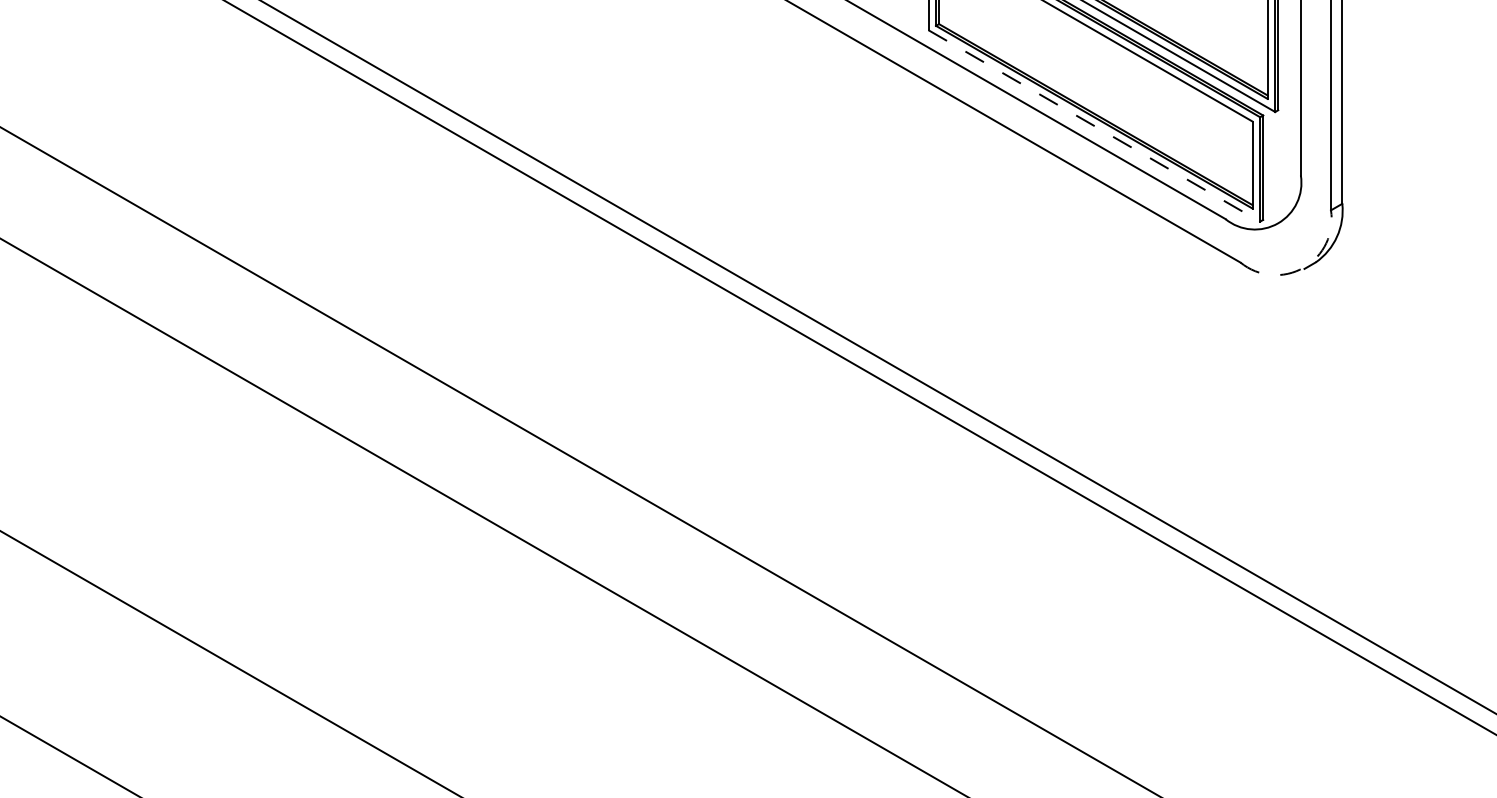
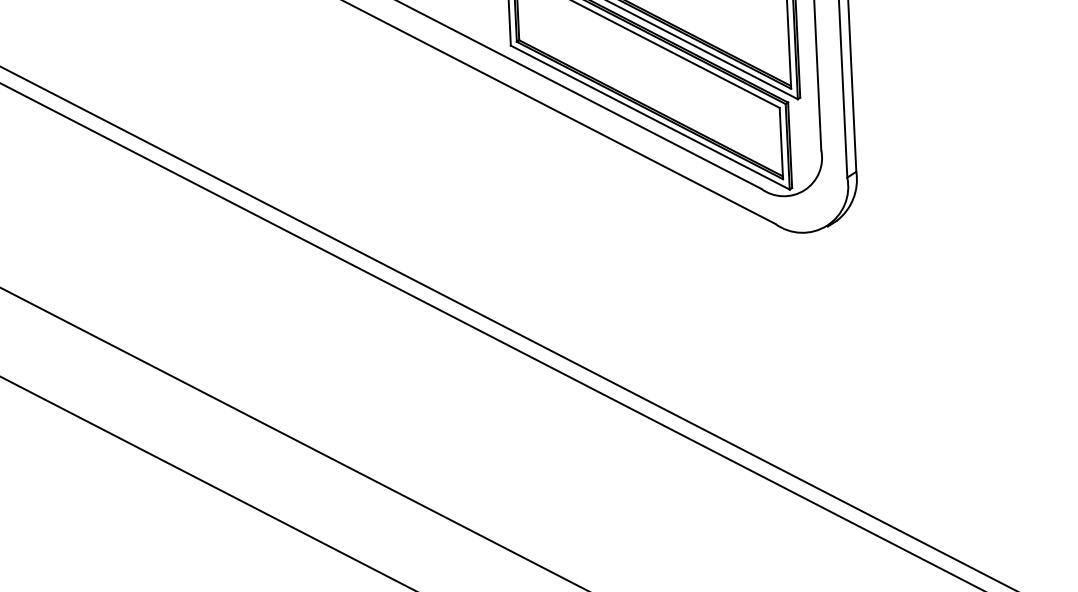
line: (1094, 126) -> (650, 118), dashed -> solid
arc: (1303, 267) -> (826, 225), dashed -> solid

